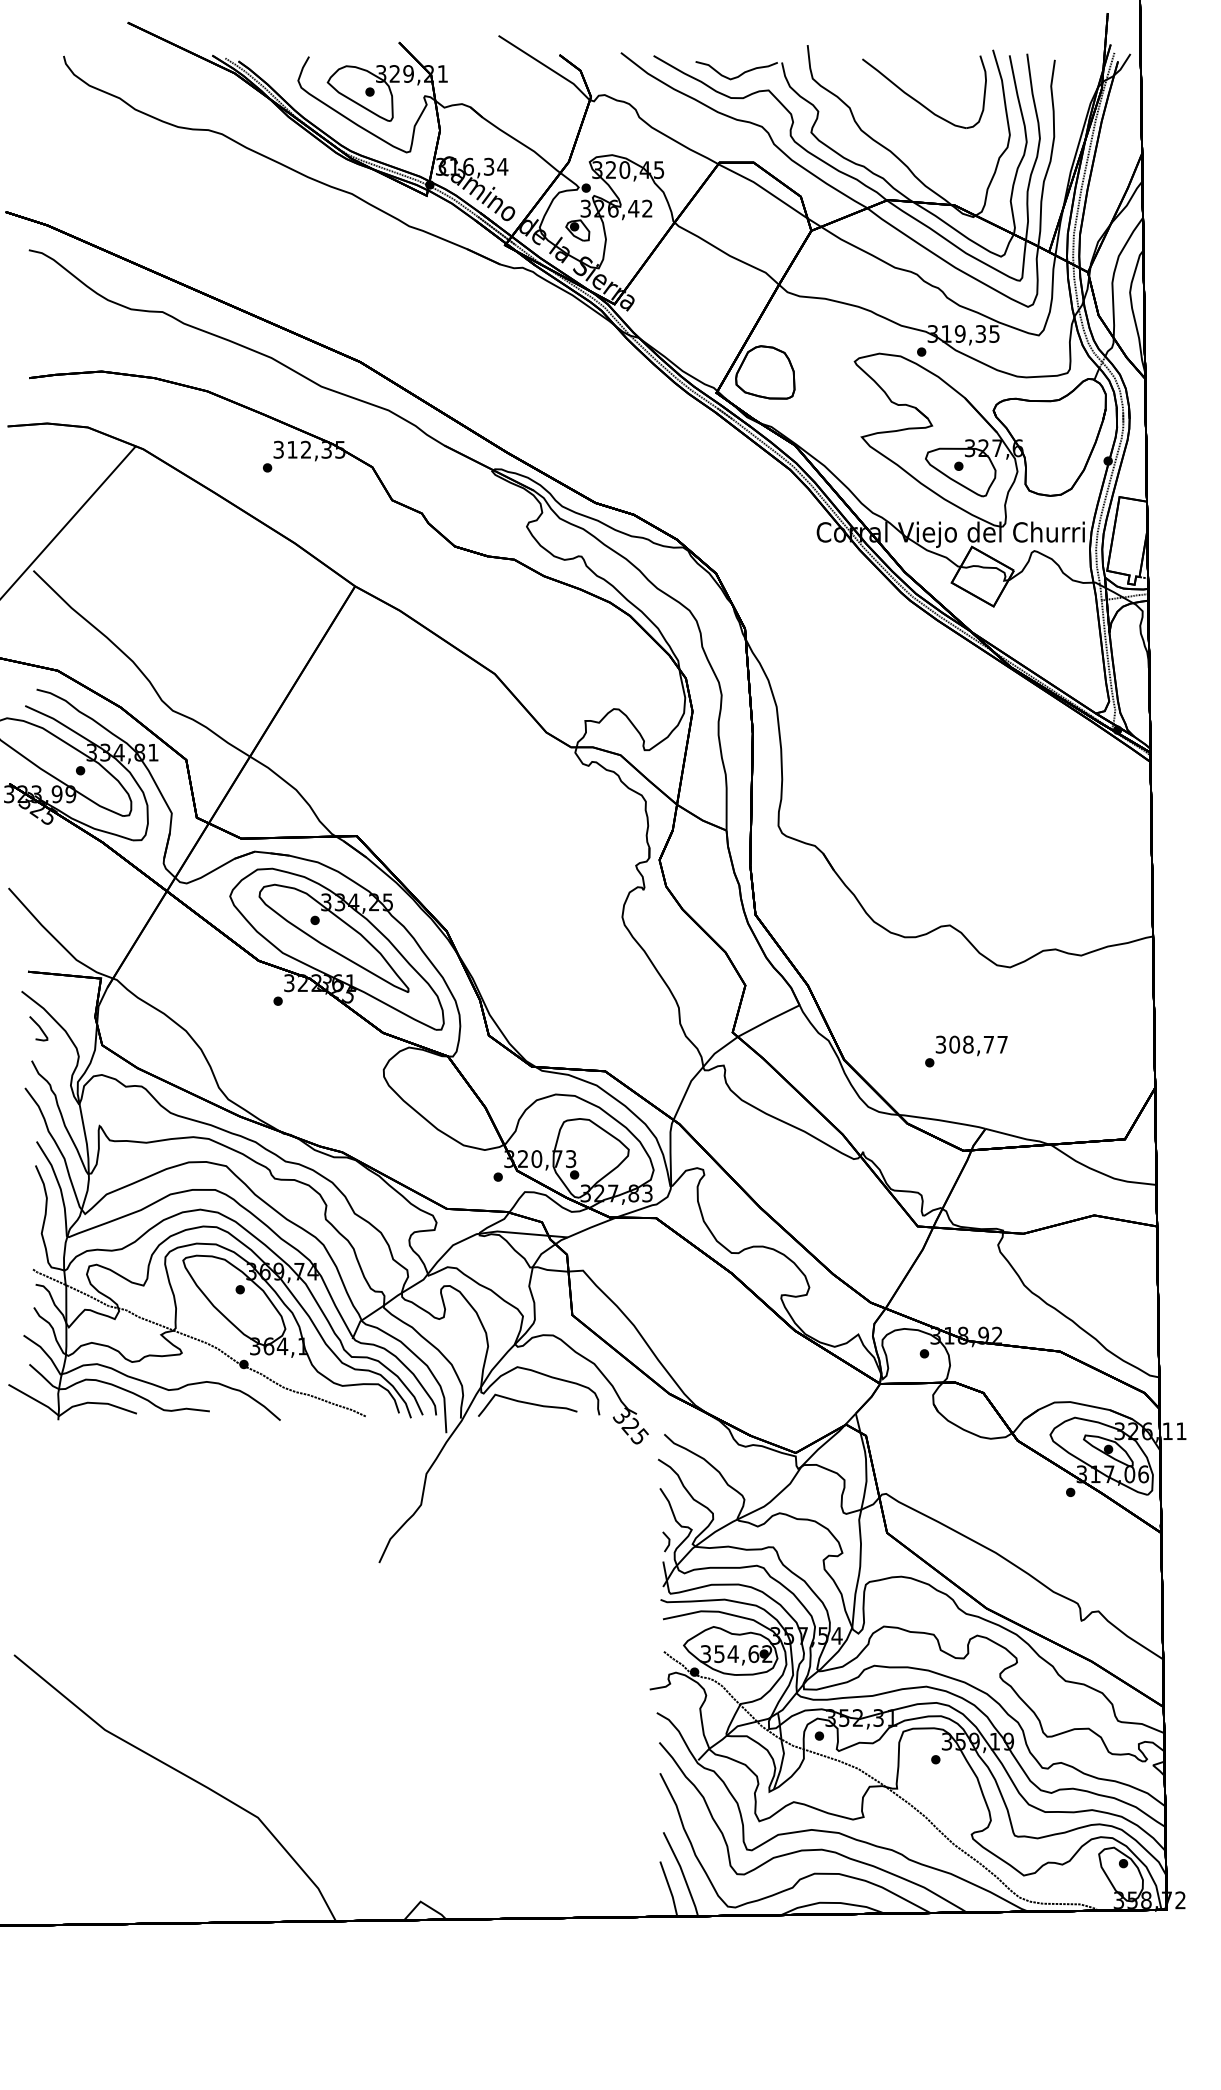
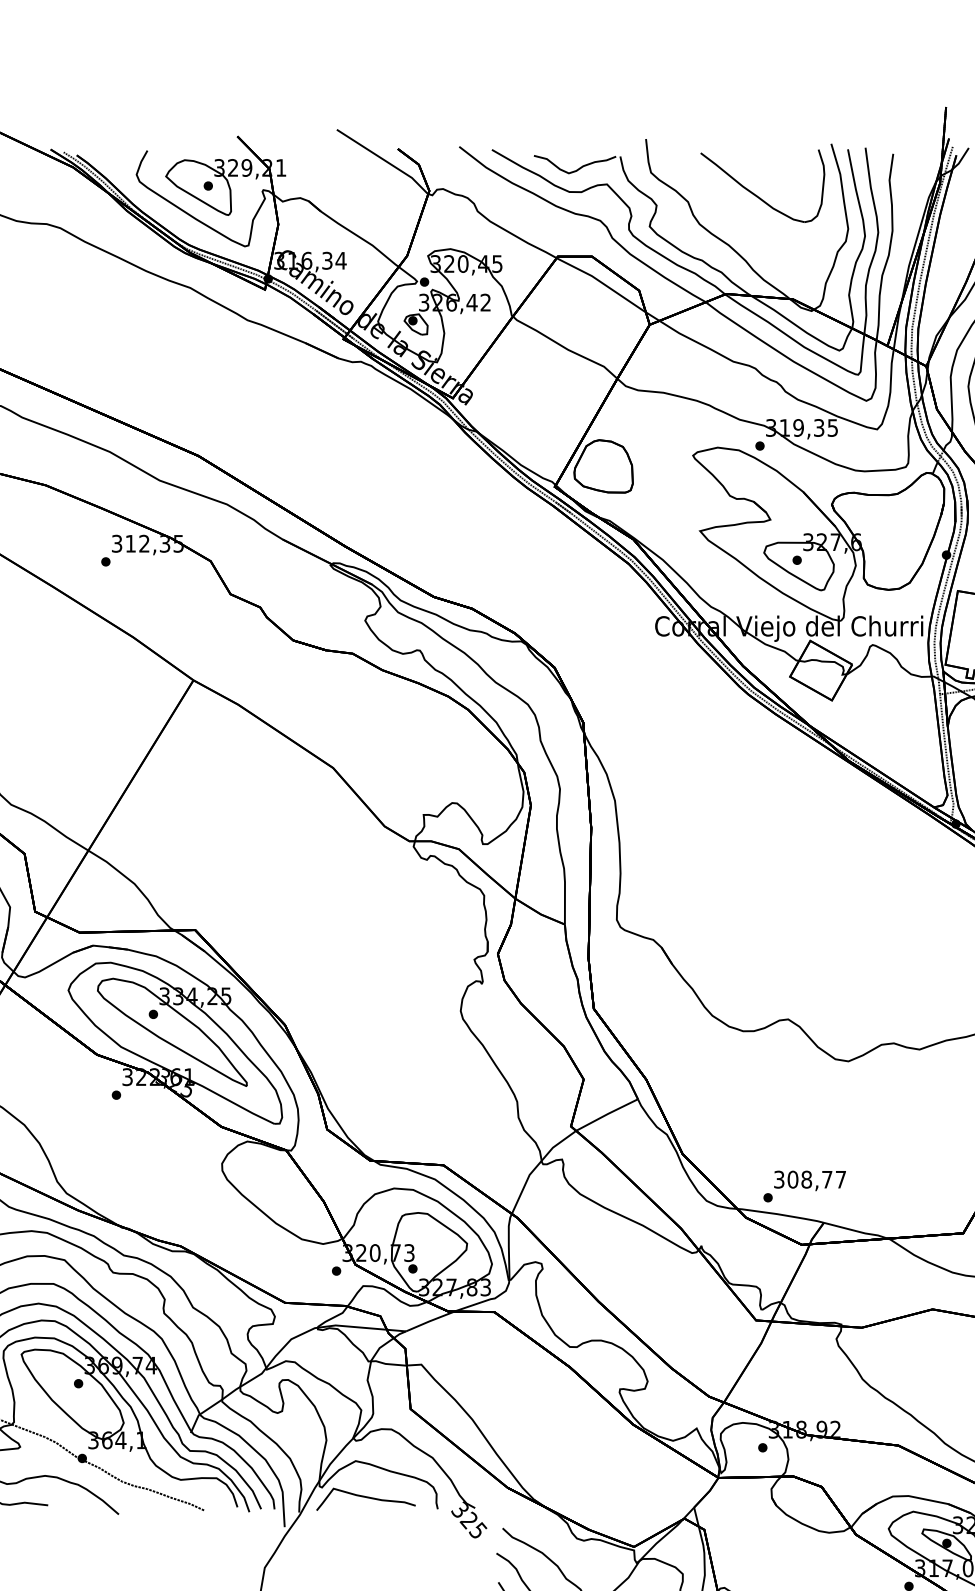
text: (966, 1051) -> (804, 1186), moved

